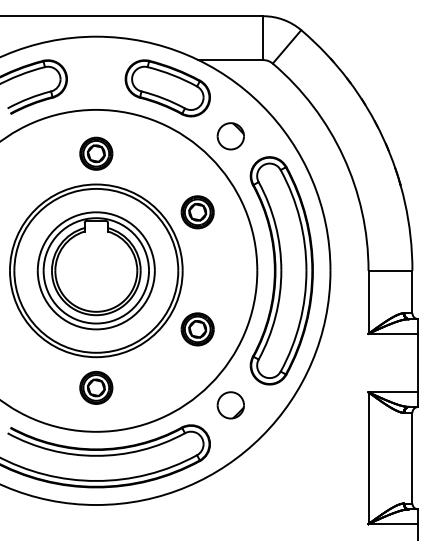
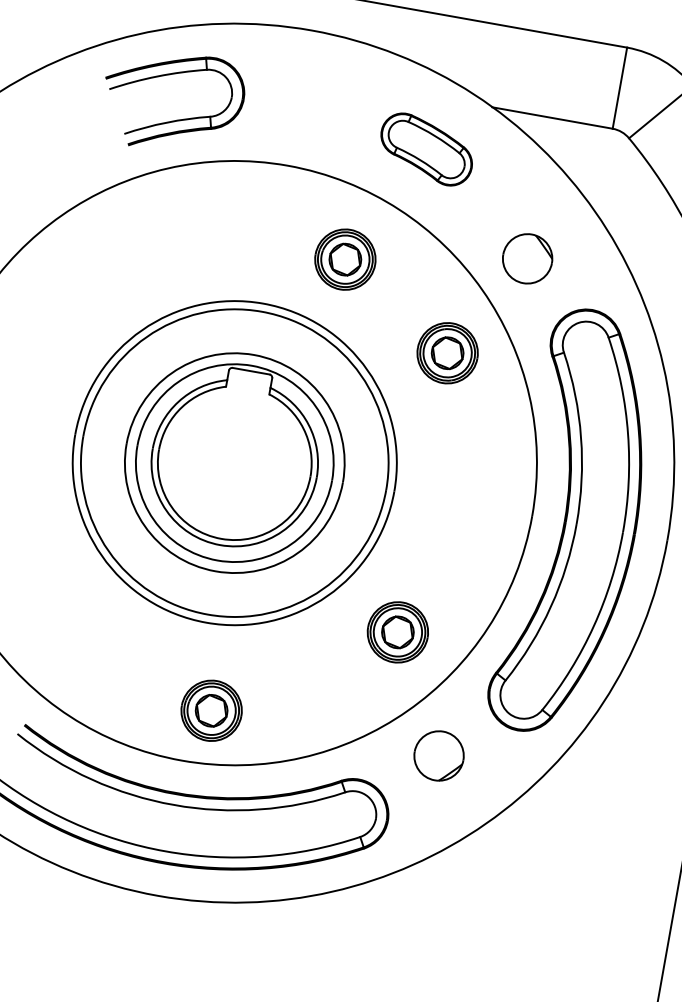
part: (167, 88) -> (426, 149), size x0.6
part: (96, 153) -> (345, 259), moved
part: (197, 212) -> (447, 353), moved
part: (197, 329) -> (397, 632), moved
part: (96, 387) -> (212, 710), moved

